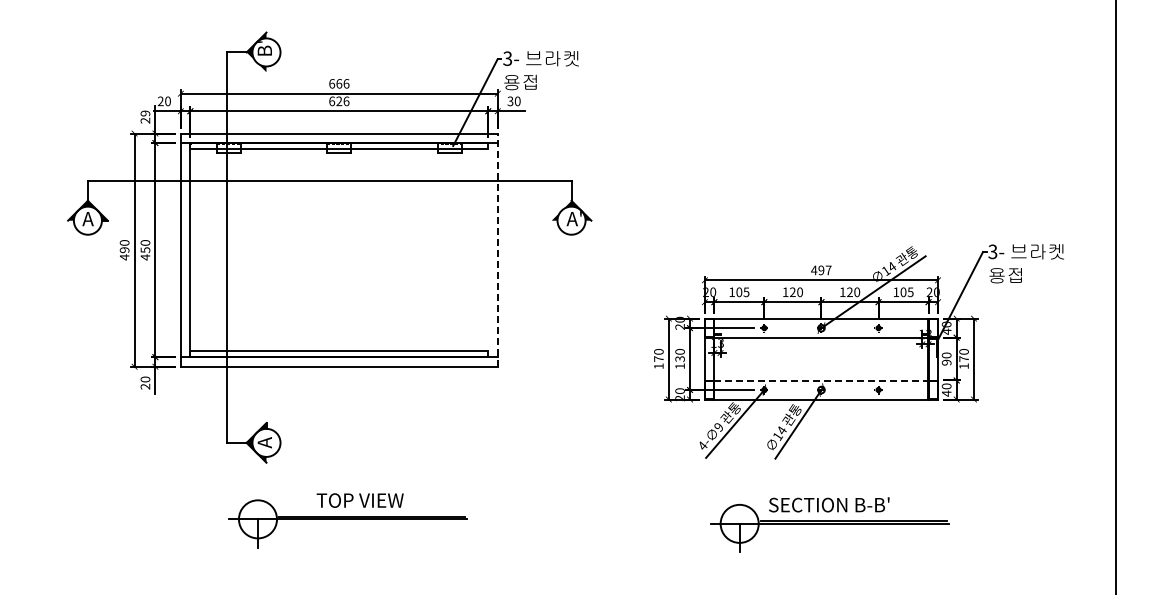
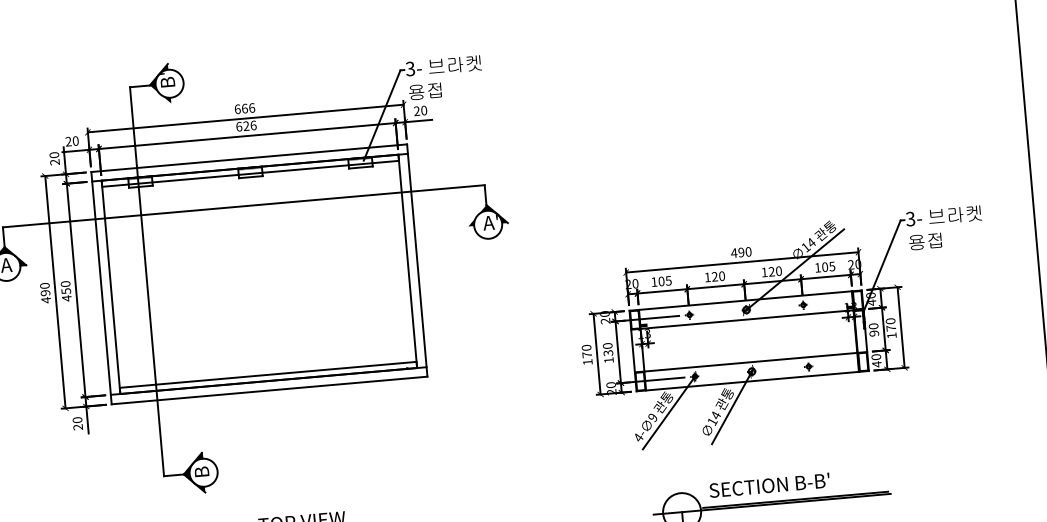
text: (510, 101) -> (416, 111), 30 -> 20
text: (145, 113) -> (54, 155), 29 -> 20
line: (488, 250) -> (408, 261), added
line: (497, 250) -> (416, 260), dashed -> solid
text: (828, 270) -> (748, 252), 497 -> 490
line: (821, 380) -> (751, 362), dashed -> solid
text: (264, 442) -> (201, 472), A -> B

